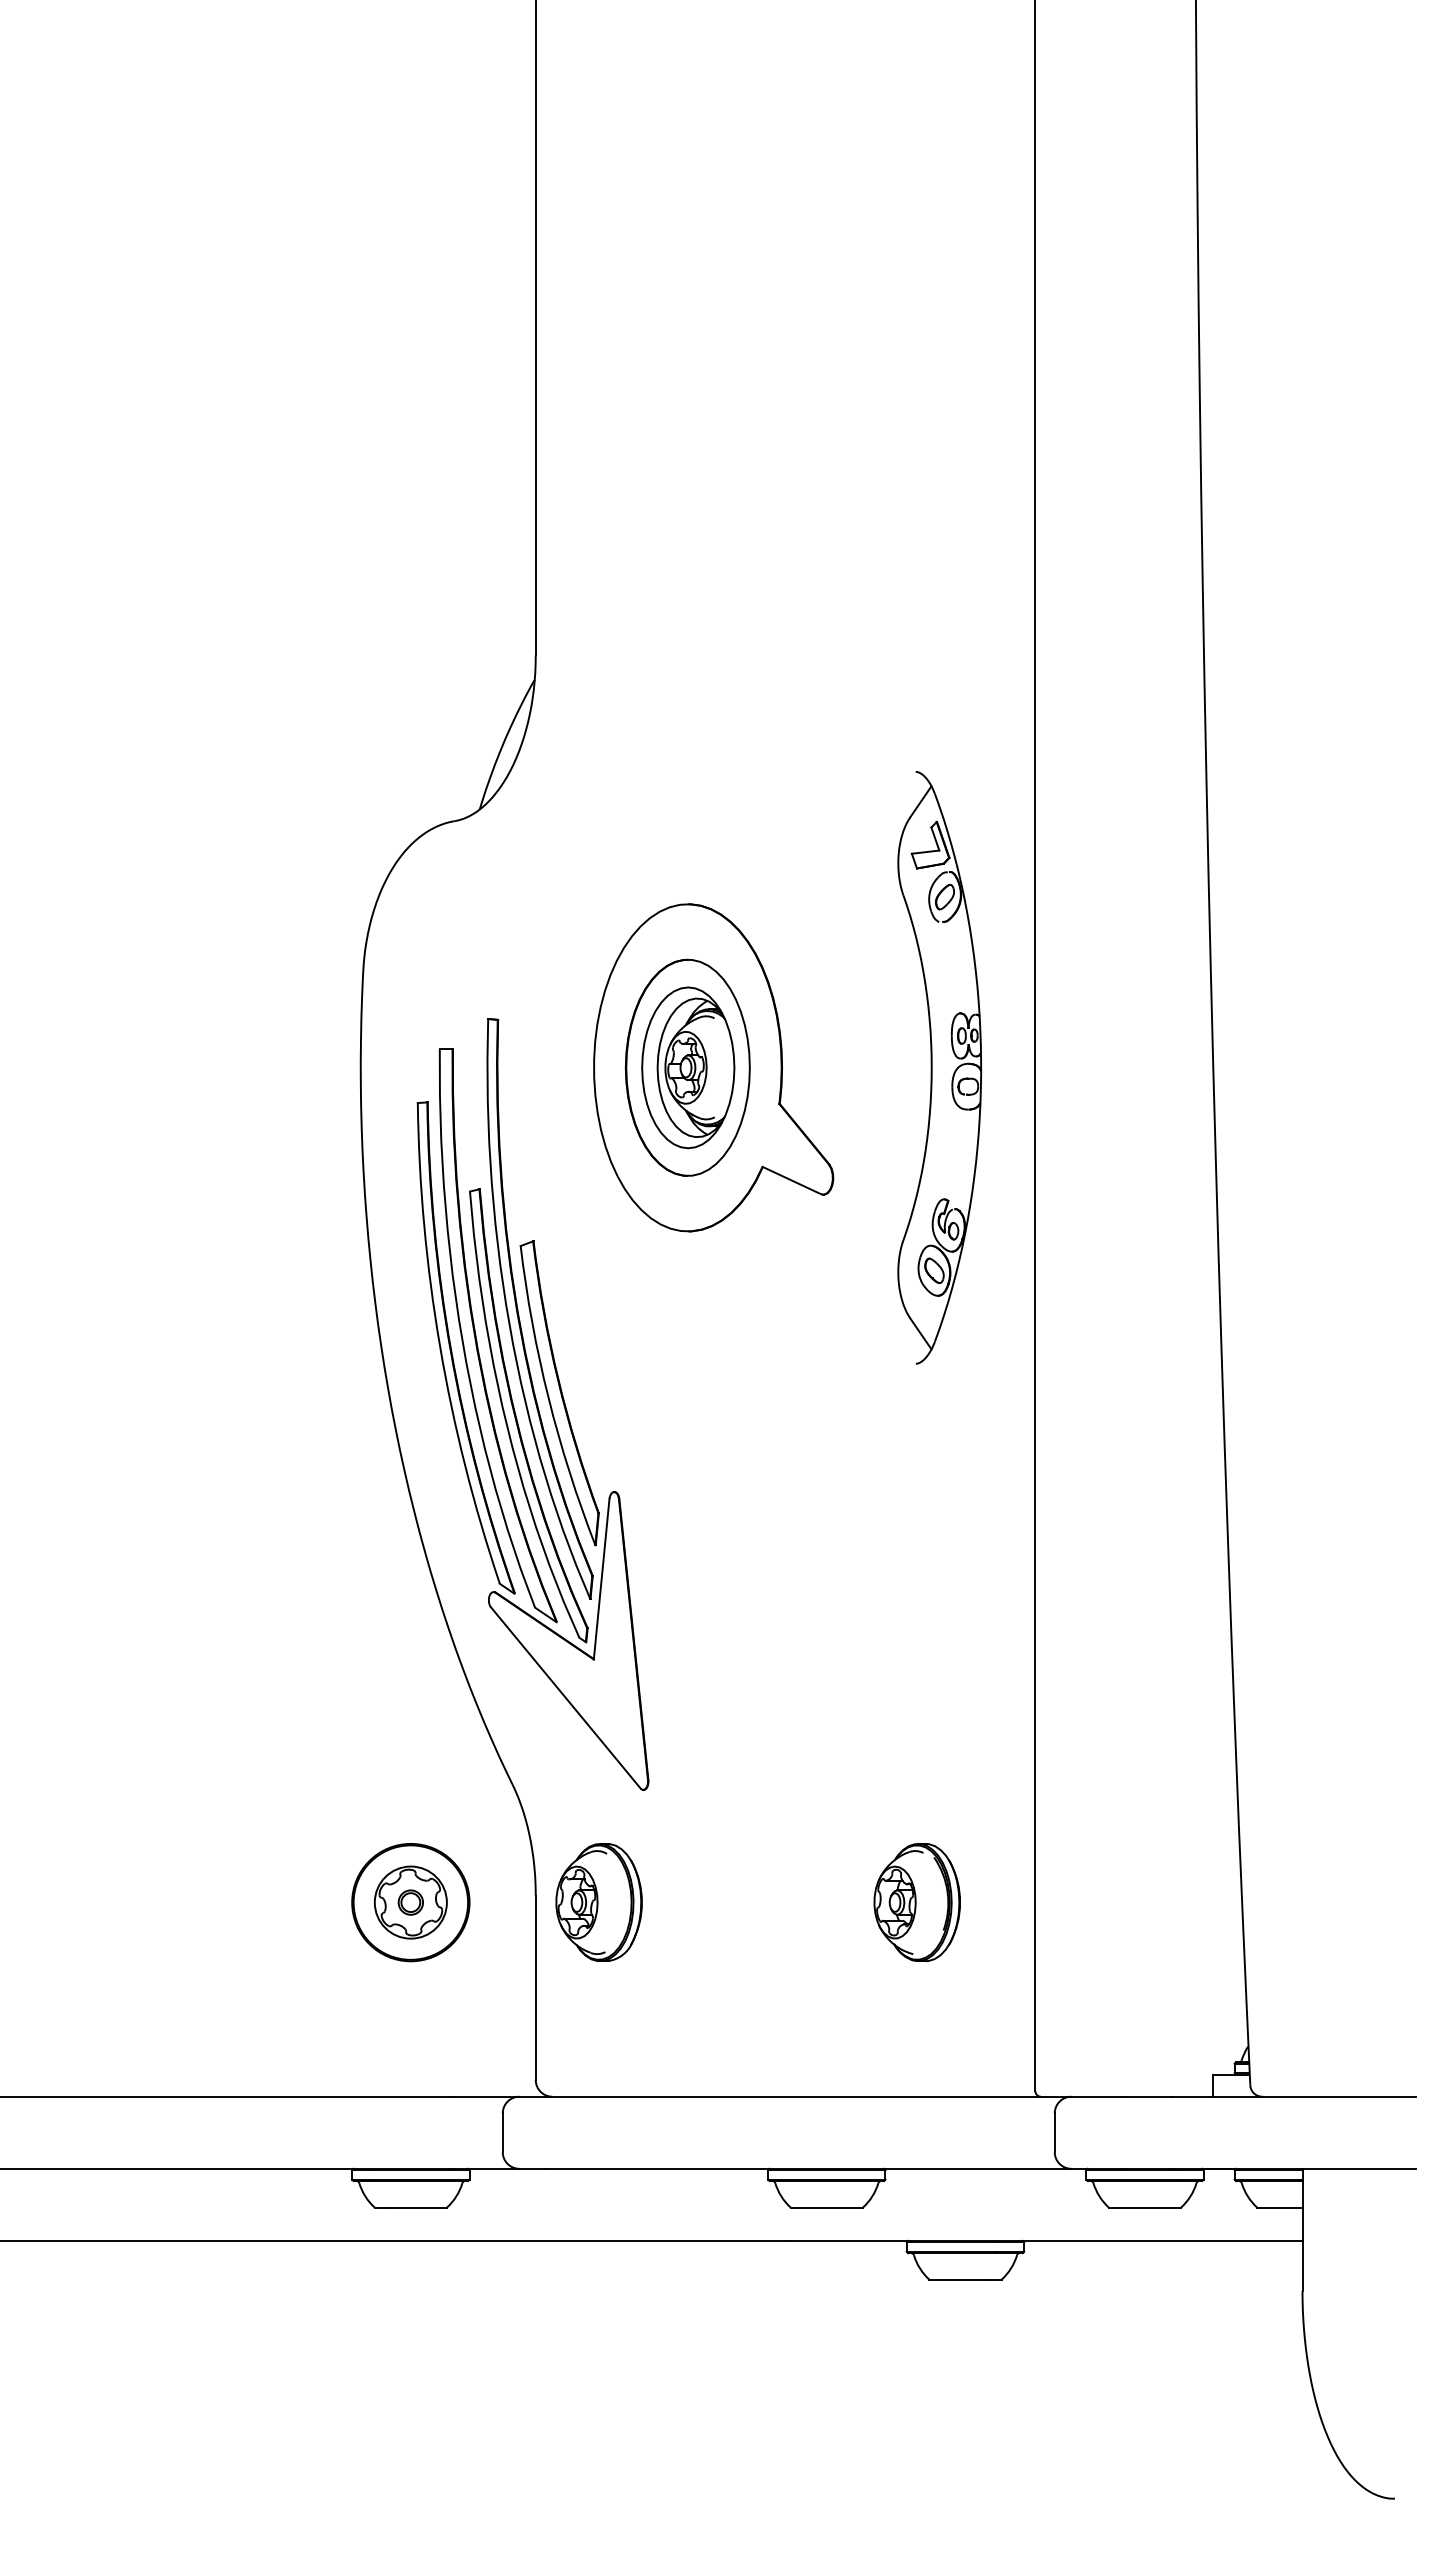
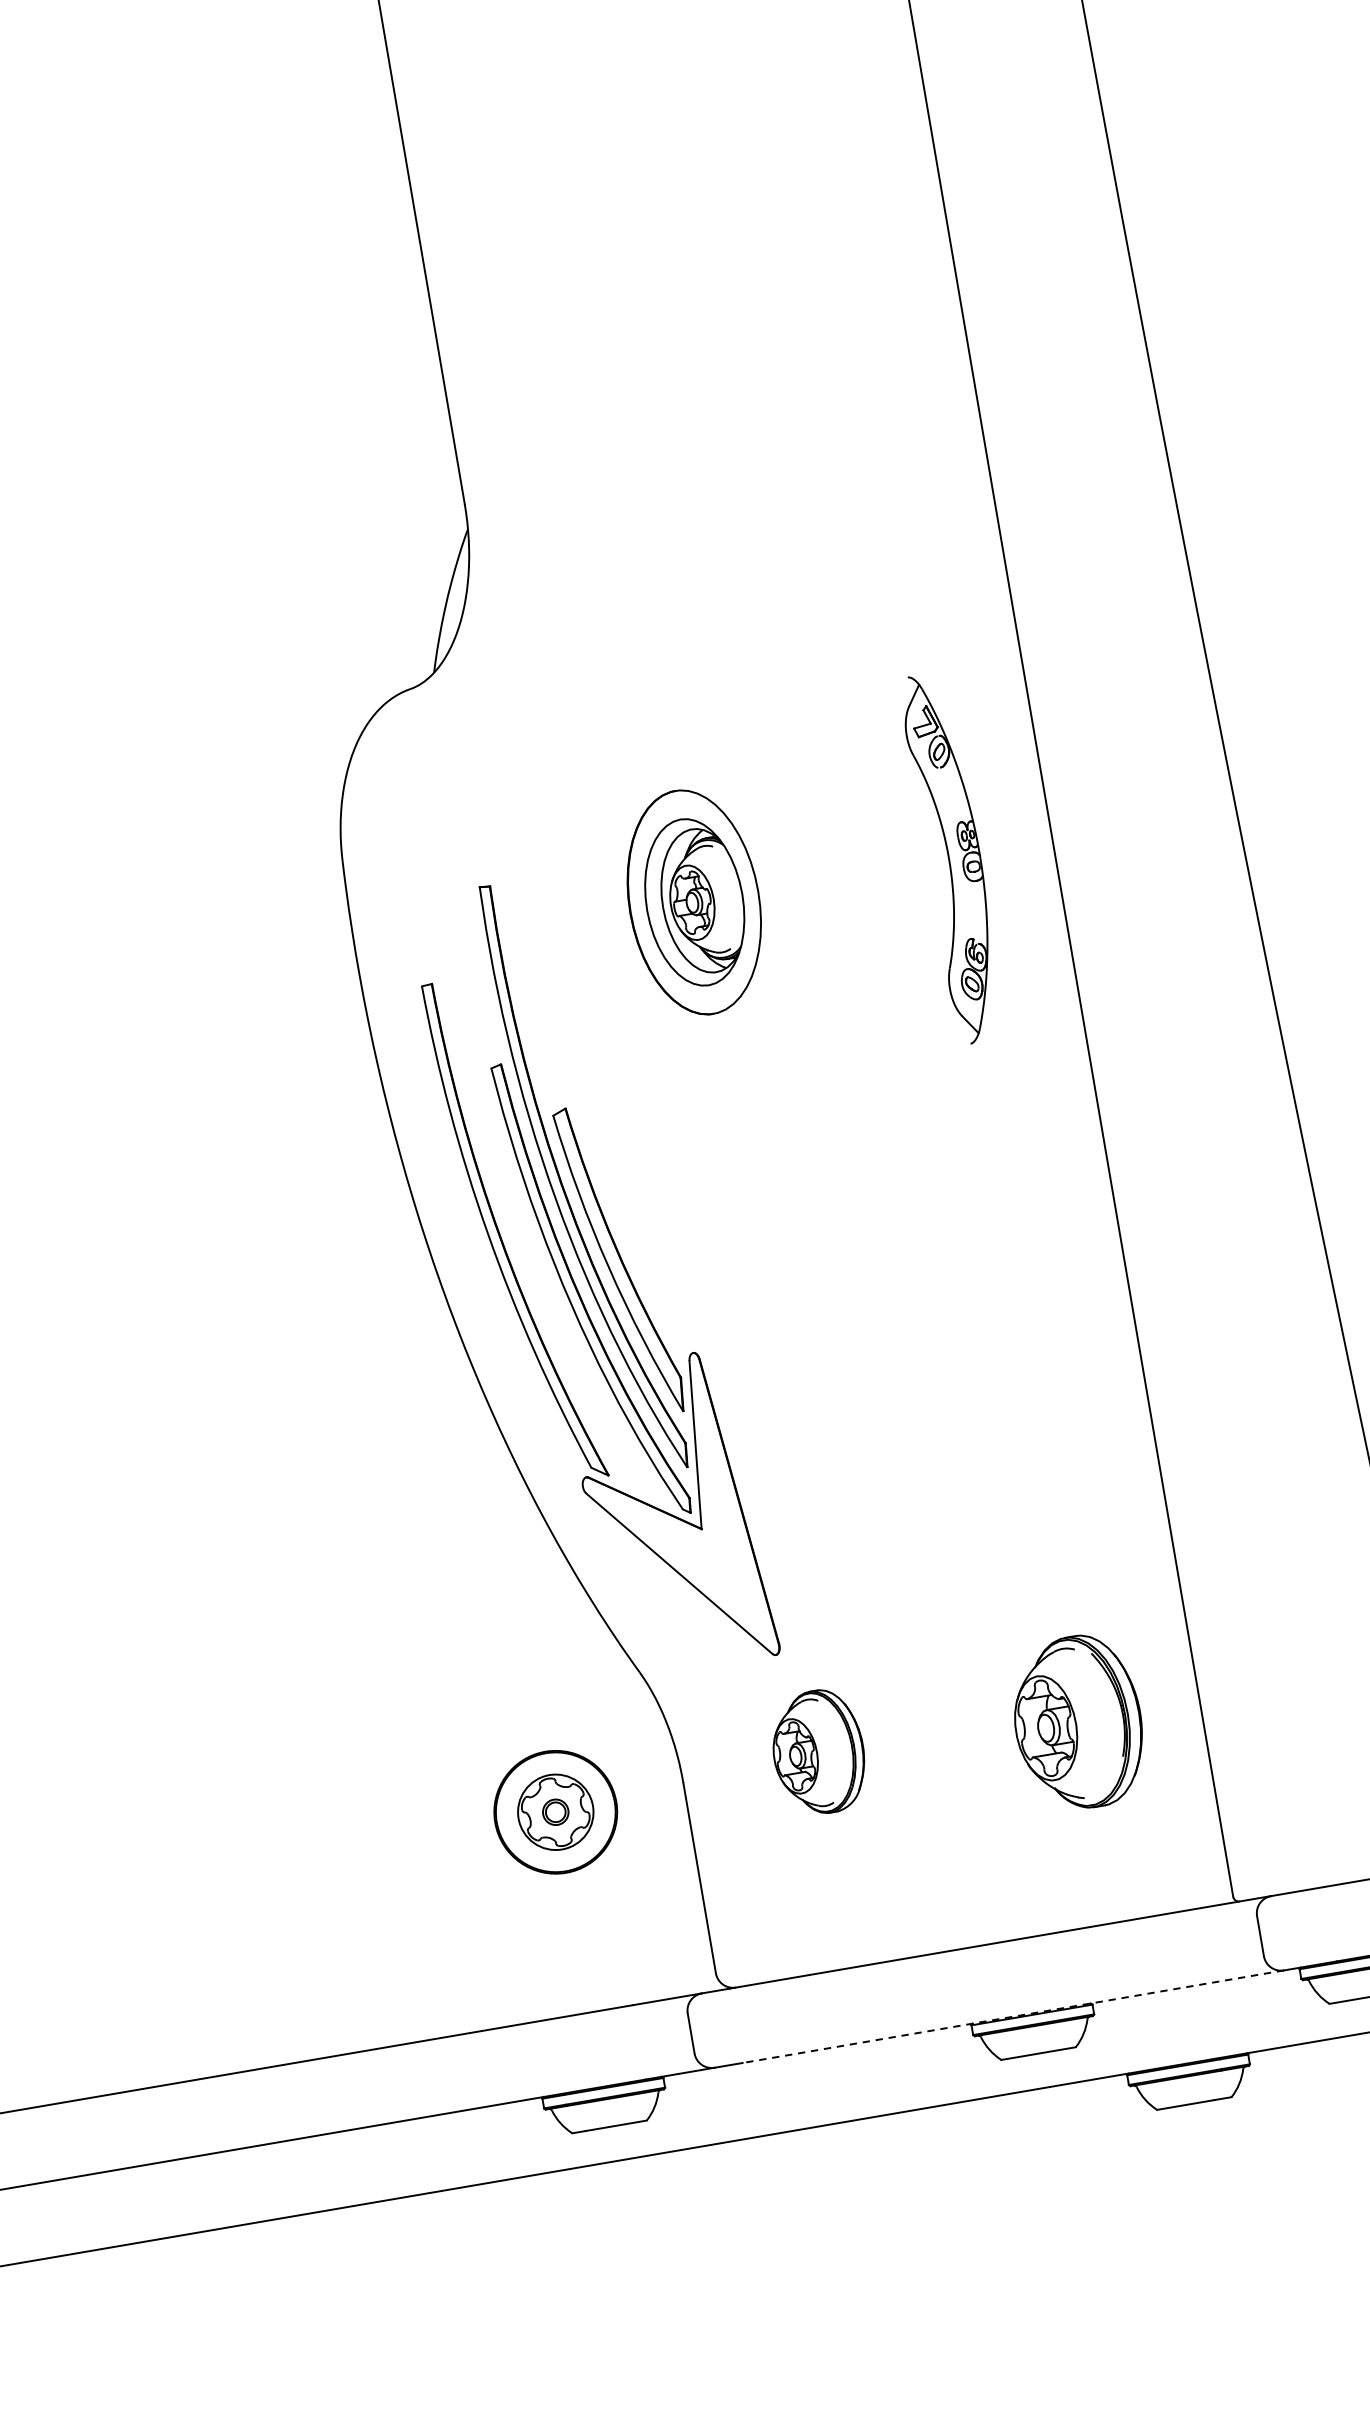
part: (713, 1067) -> (720, 897), removed
part: (939, 1067) -> (953, 857), size x0.6
part: (477, 1340) -> (525, 1220), removed
part: (598, 1902) -> (818, 1752), moved
part: (916, 1902) -> (1077, 1723), size x1.4
line: (808, 2168) -> (1012, 2016), solid -> dashed

